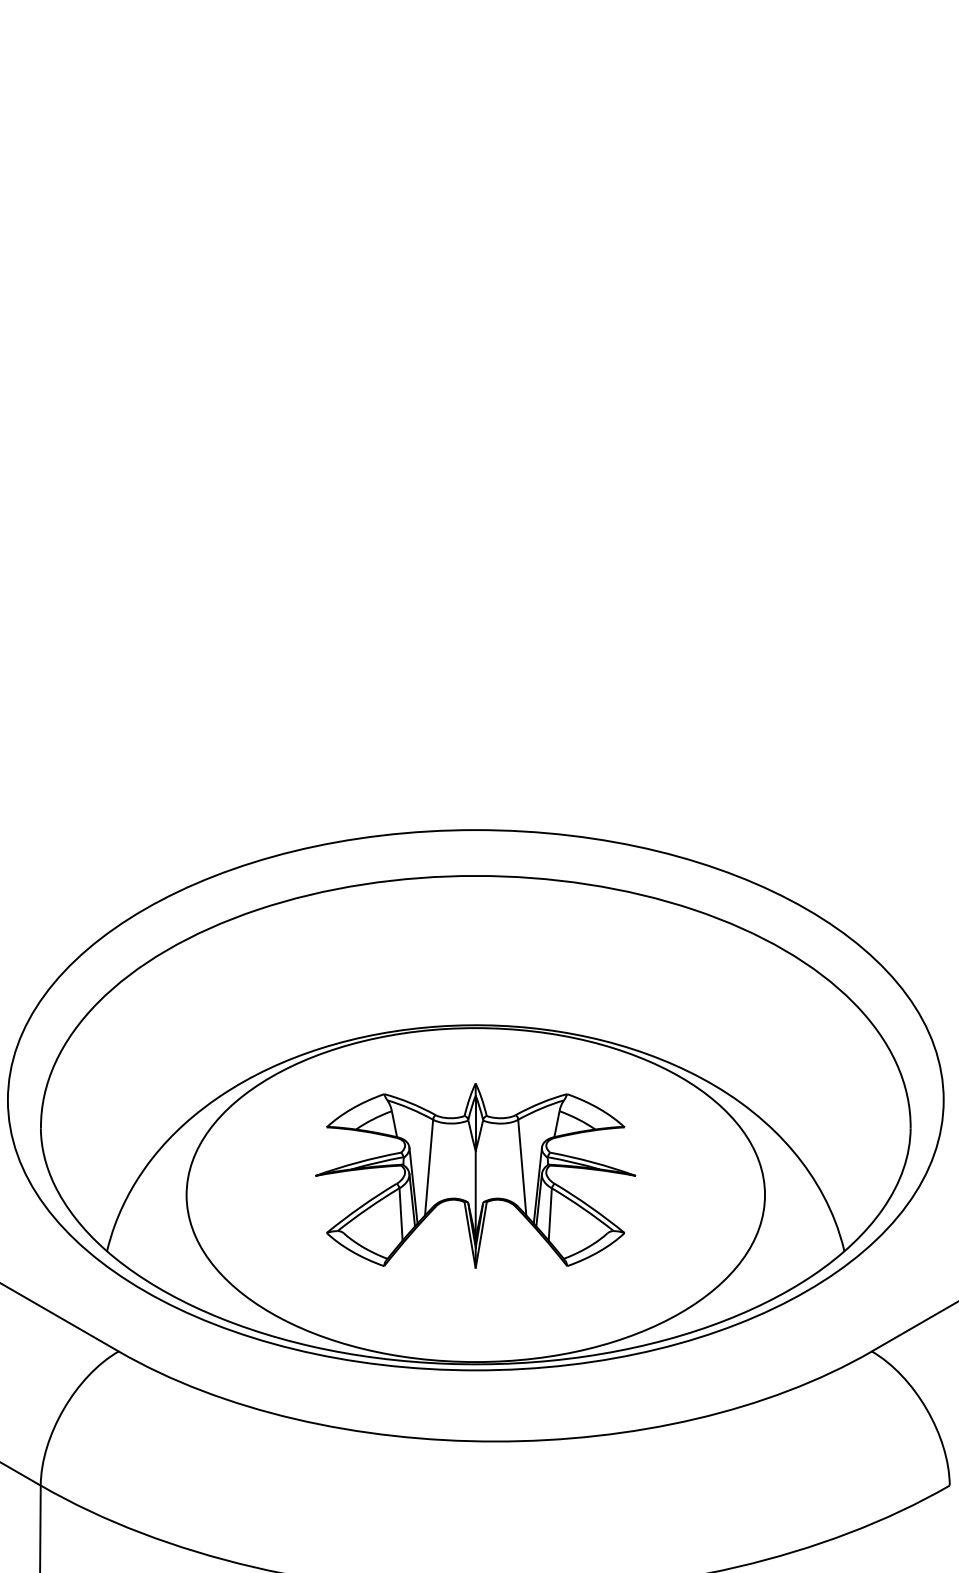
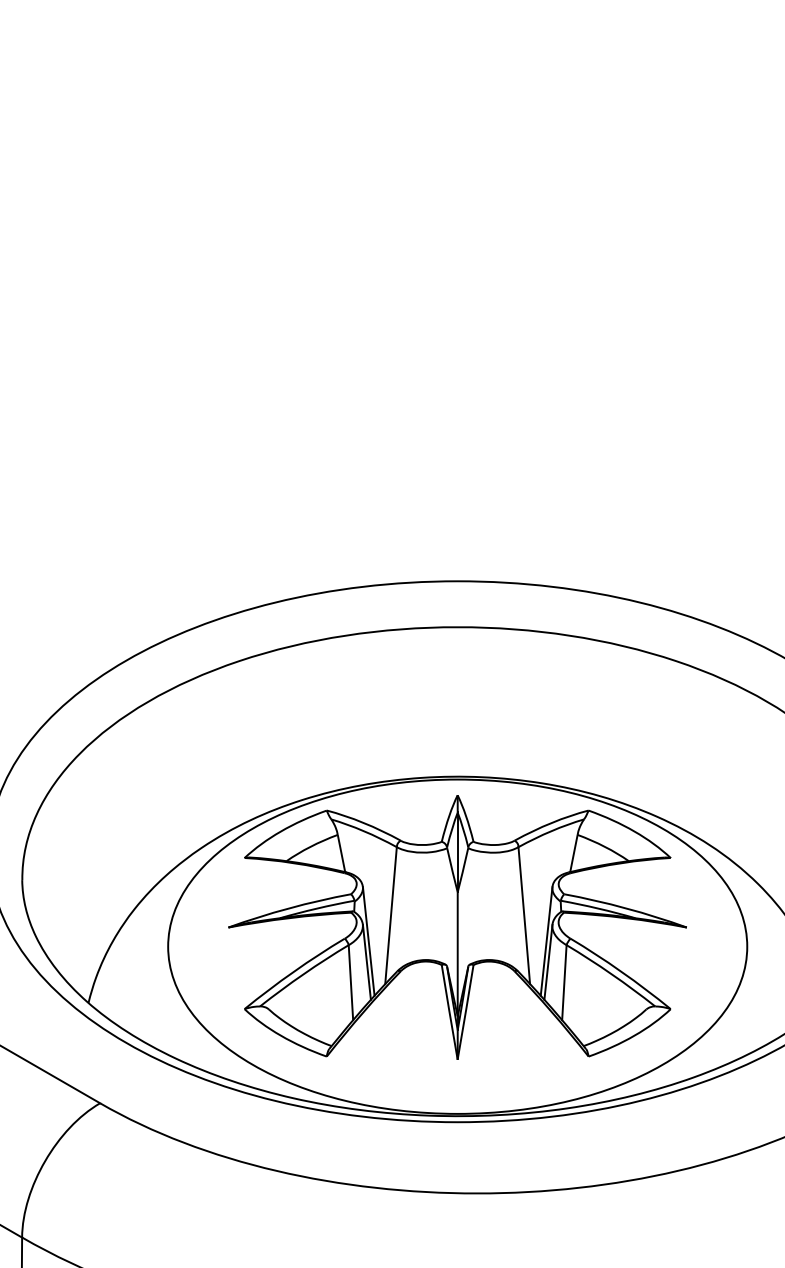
part: (475, 1175) -> (457, 927), size x1.43

